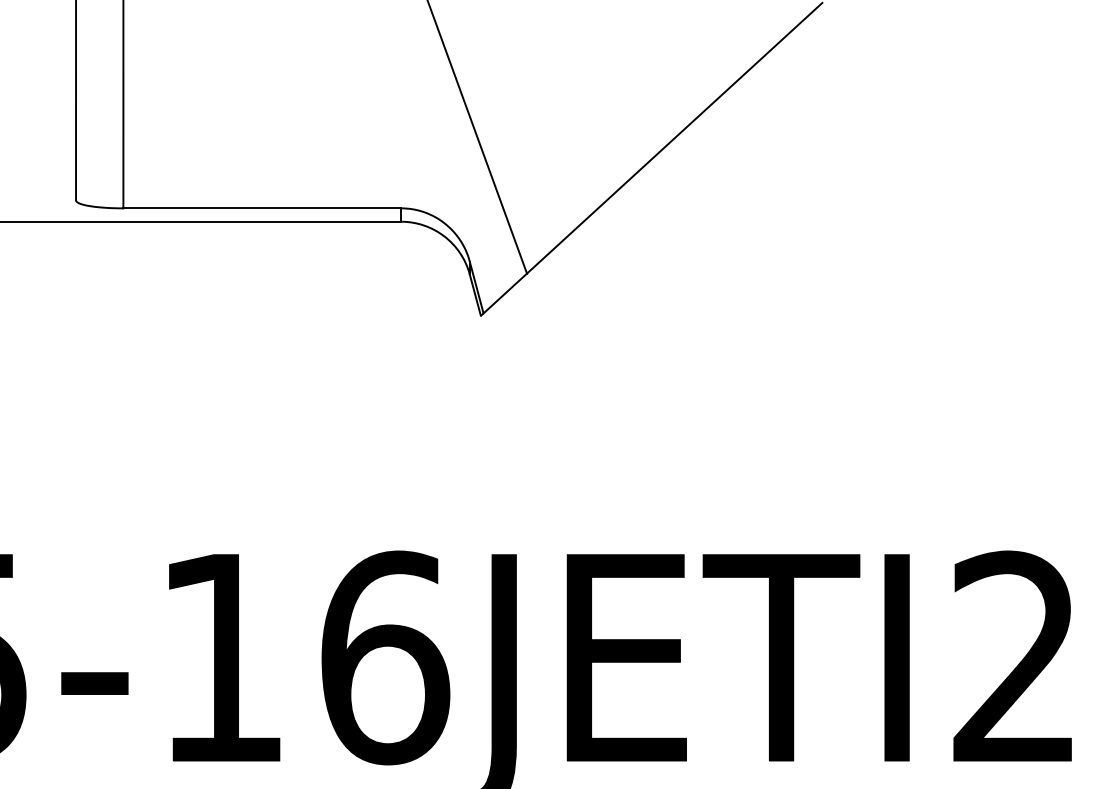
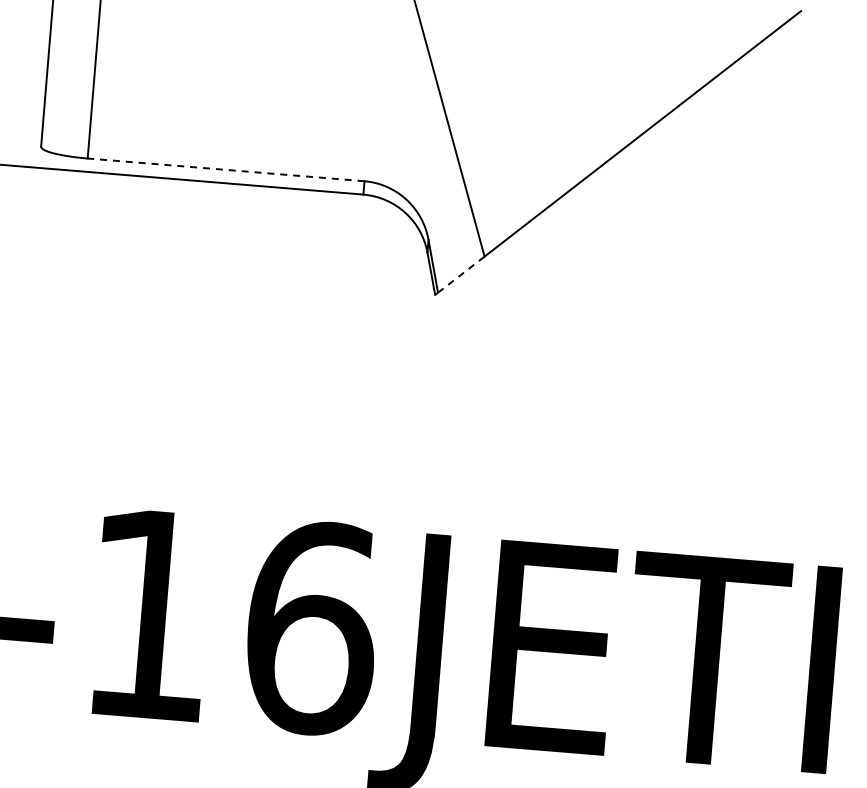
line: (262, 208) -> (226, 170), solid -> dashed
line: (505, 293) -> (461, 274), solid -> dashed

